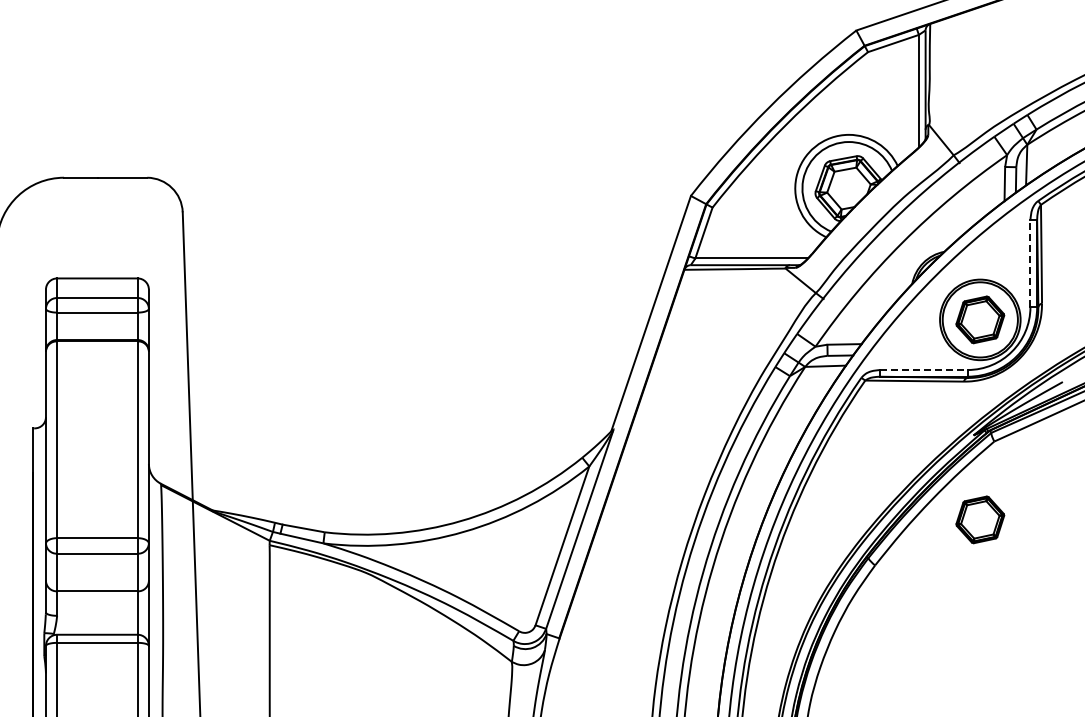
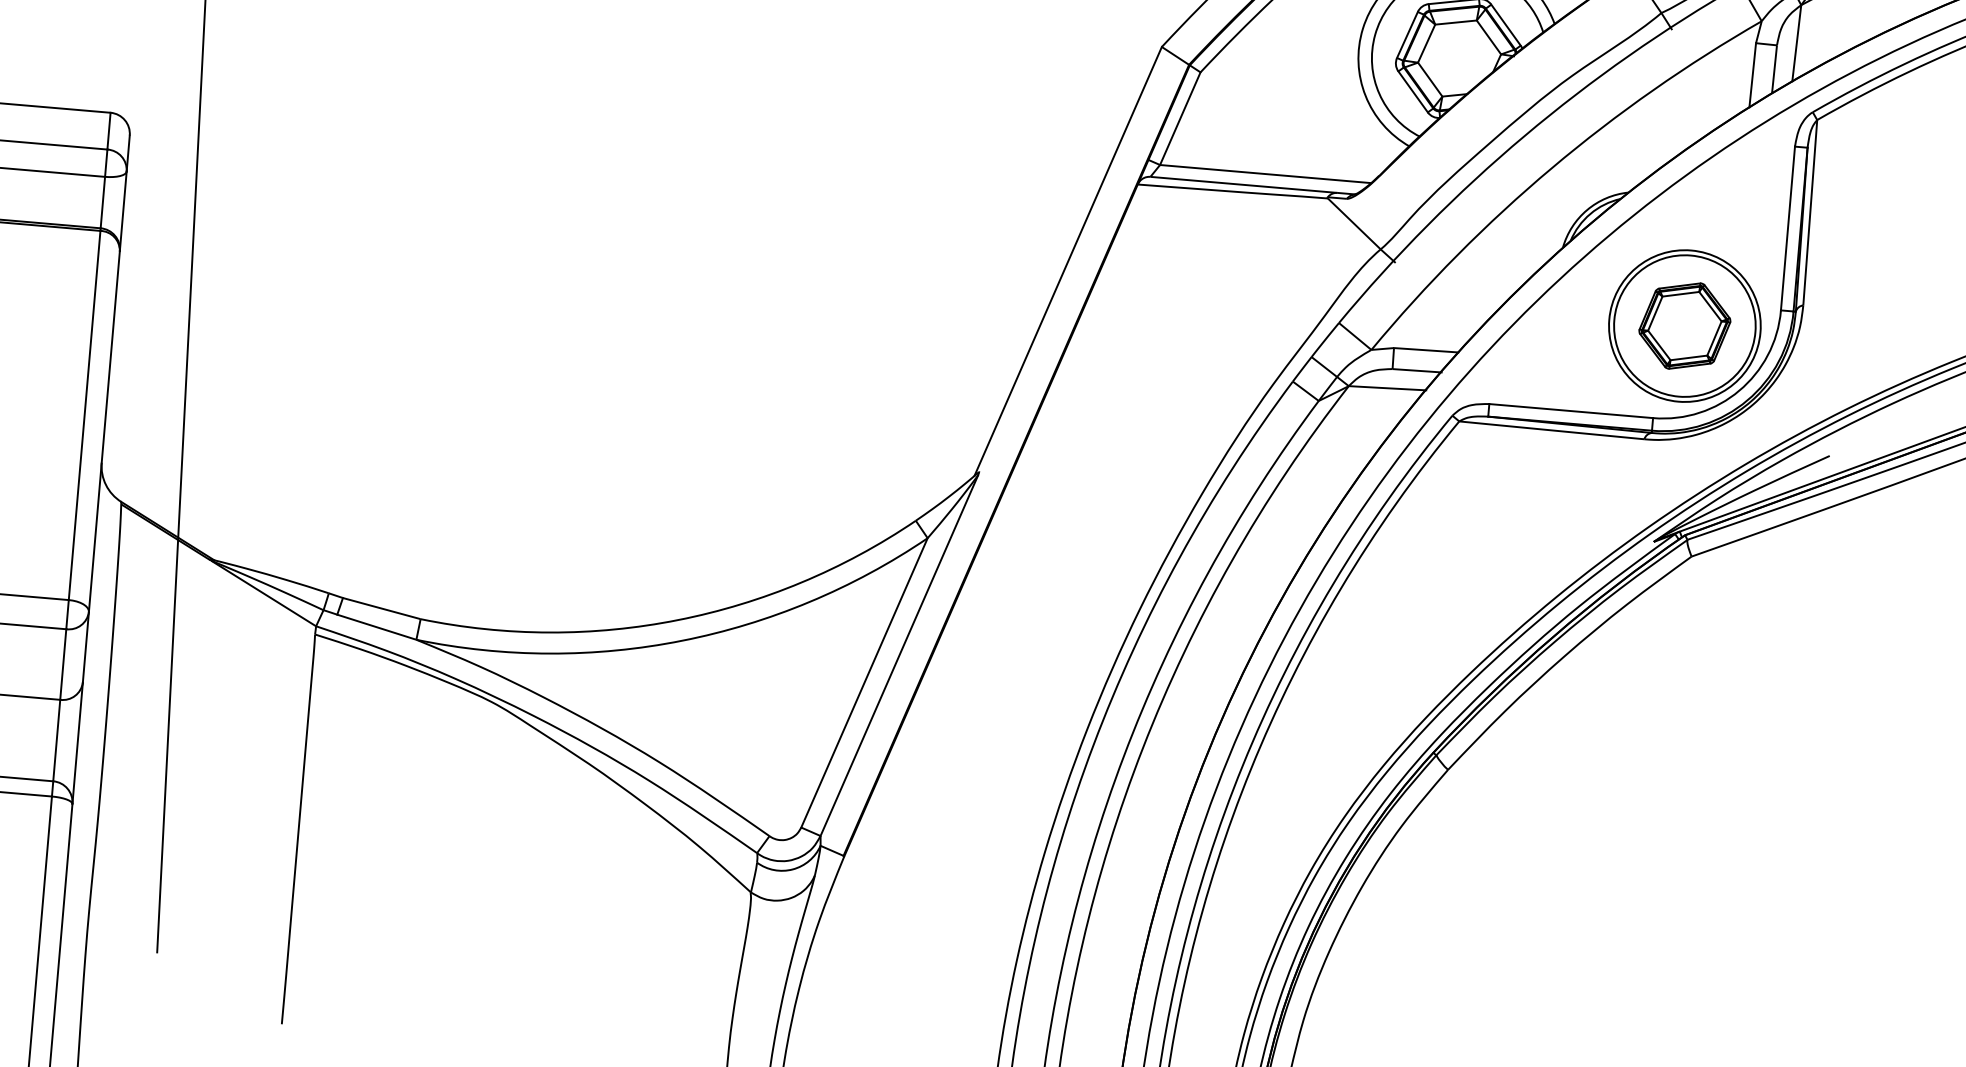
line: (1030, 263) -> (1788, 228), dashed -> solid
line: (924, 370) -> (1572, 412), dashed -> solid
part: (980, 519) -> (1653, 700), removed

